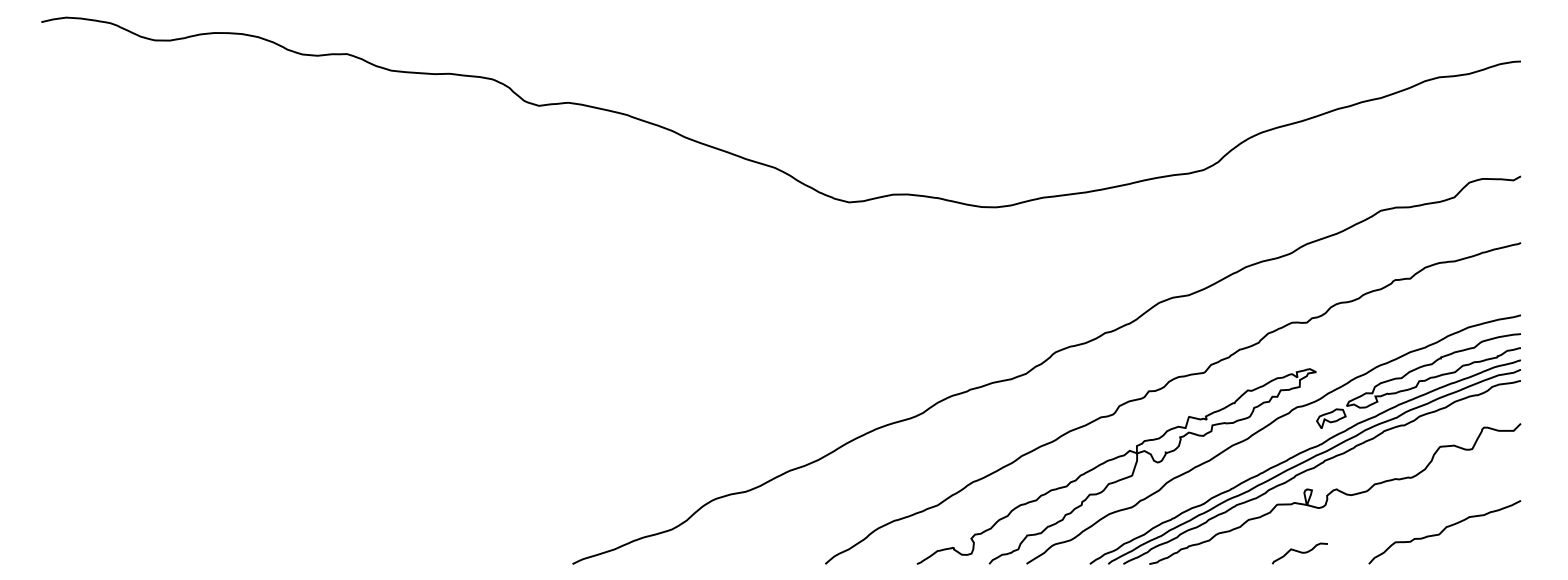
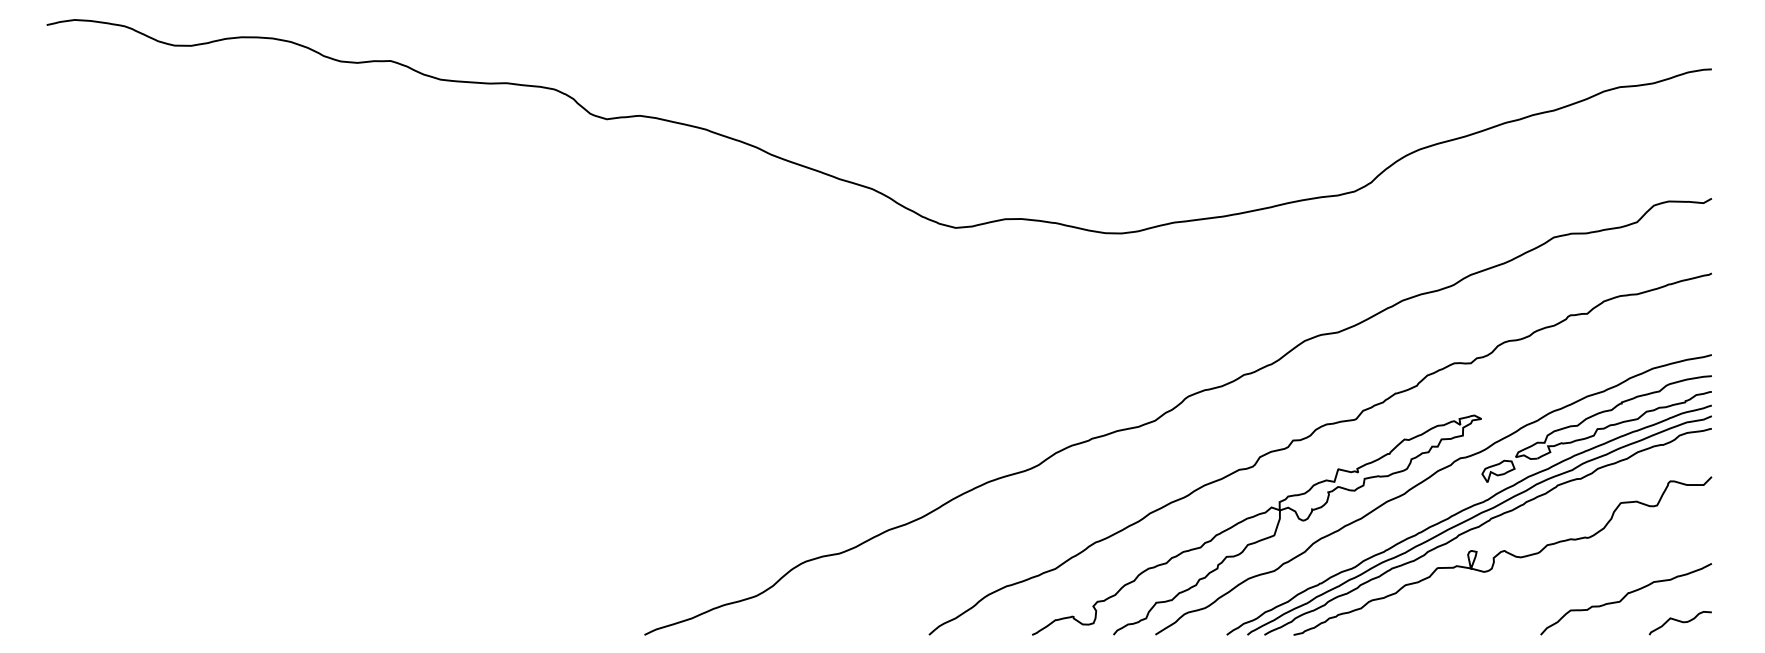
curve: (1299, 552) -> (1679, 621), moved

